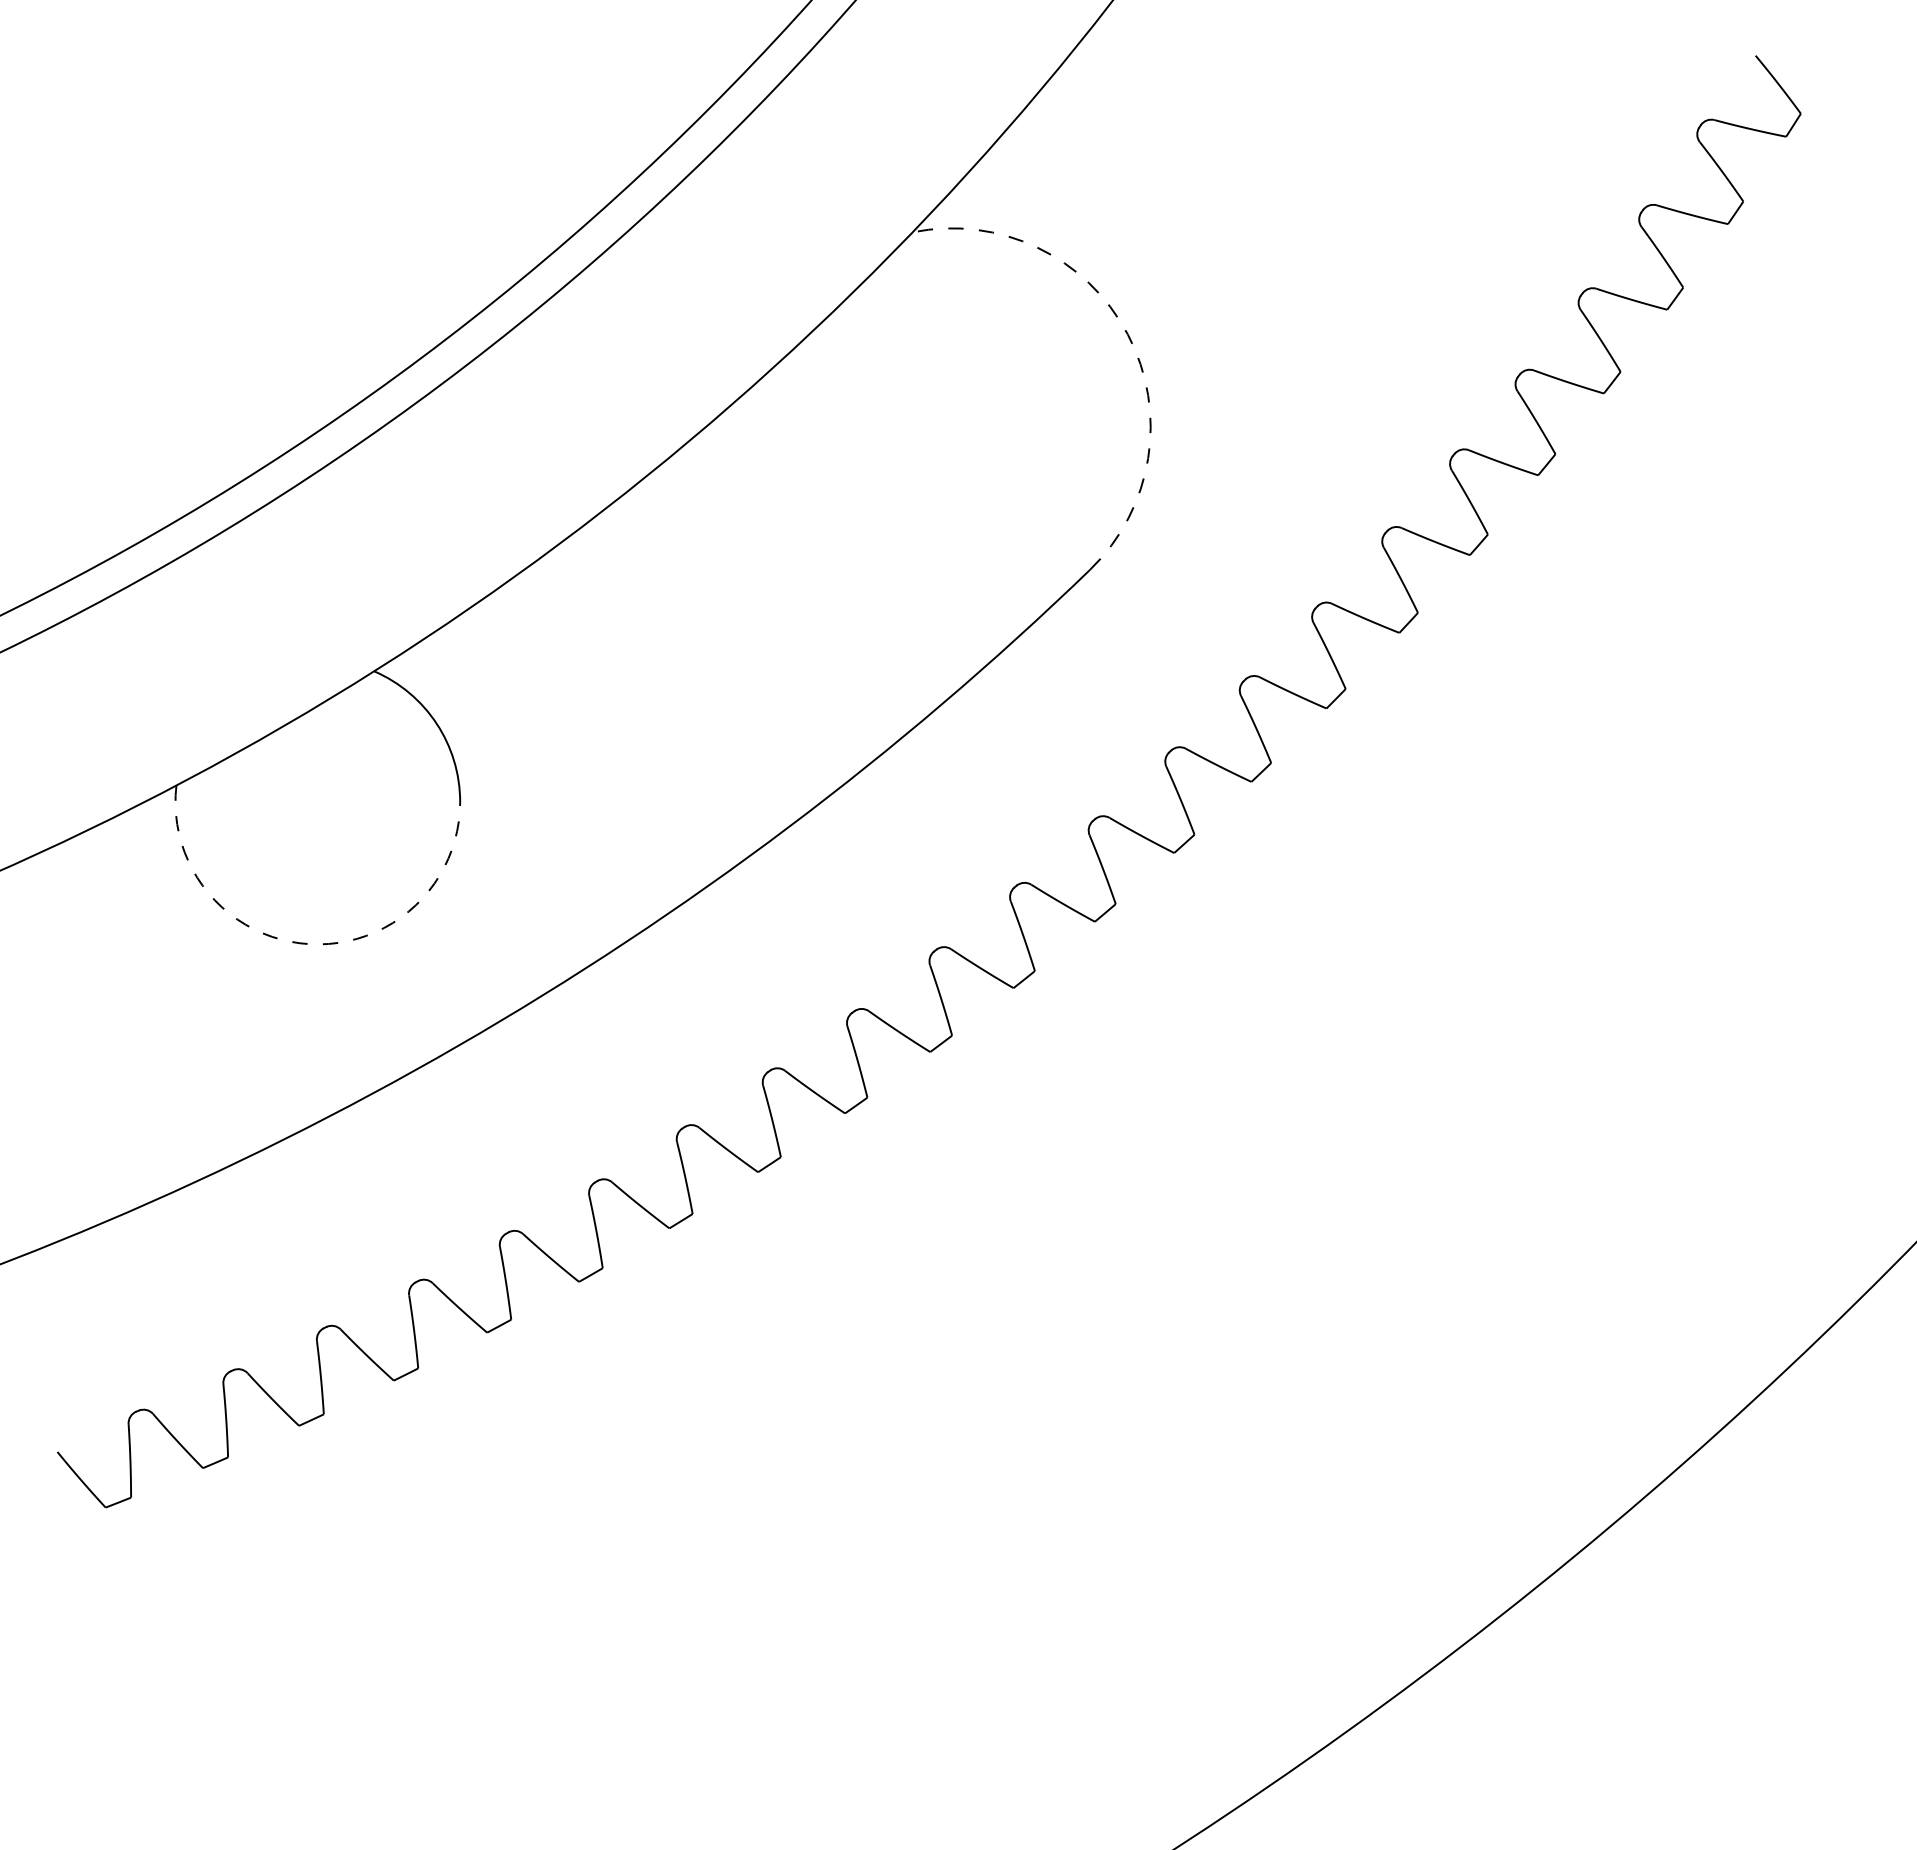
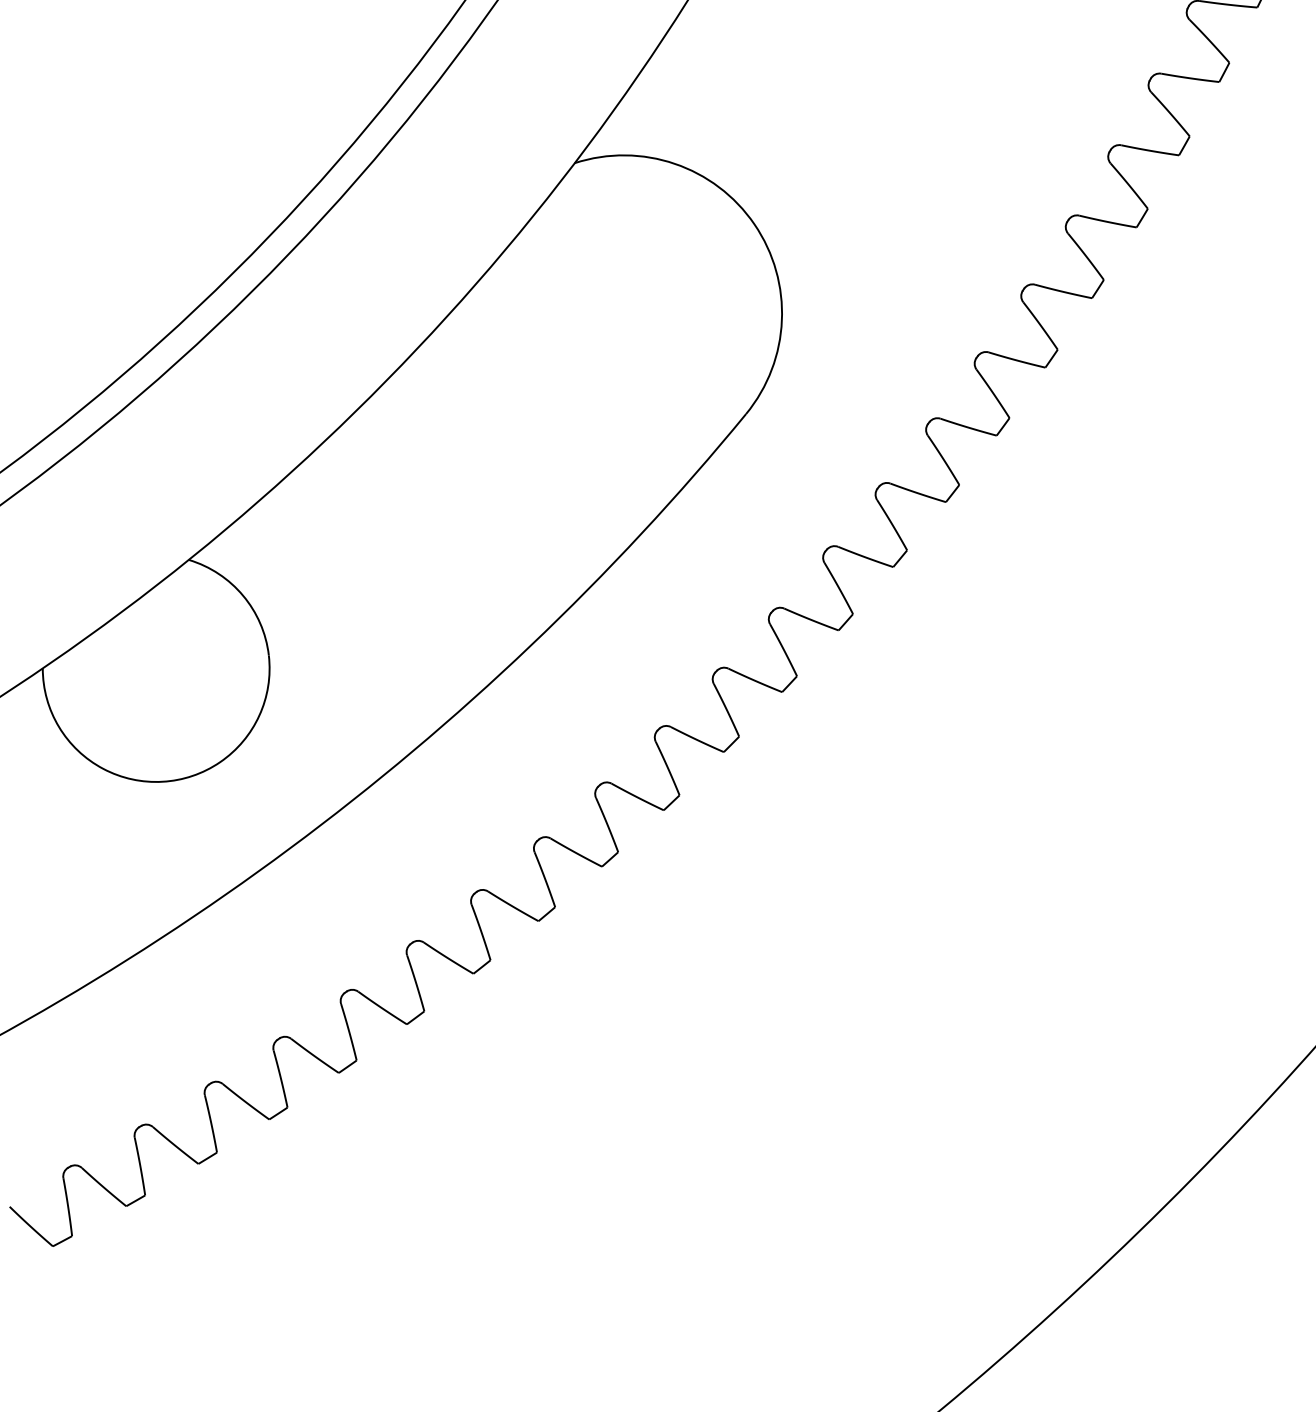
arc: (1127, 334) -> (754, 224), dashed -> solid
arc: (309, 944) -> (162, 782), dashed -> solid

